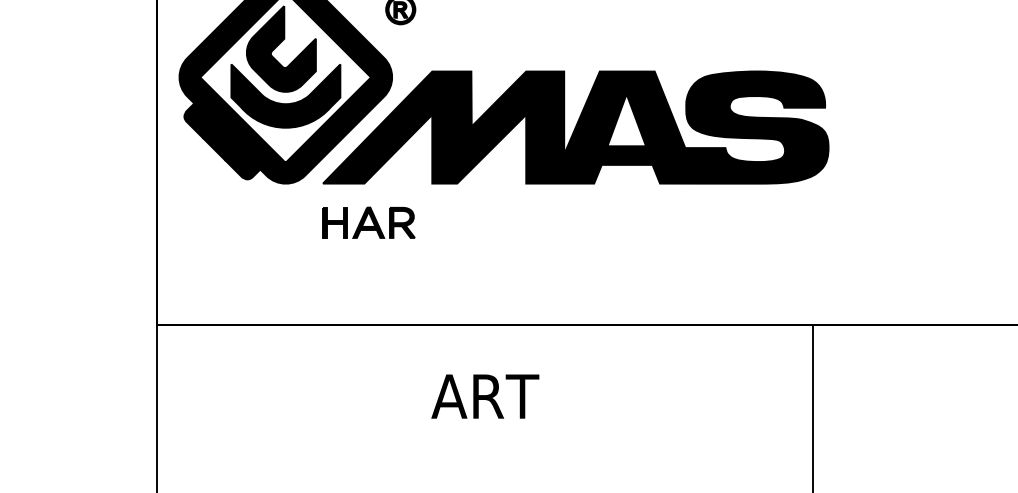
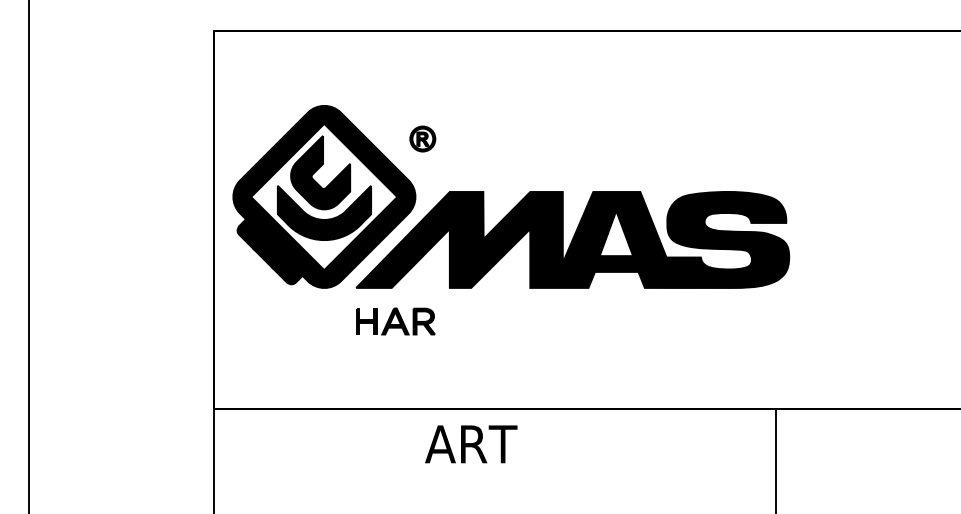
text: (485, 396) -> (471, 444), moved

